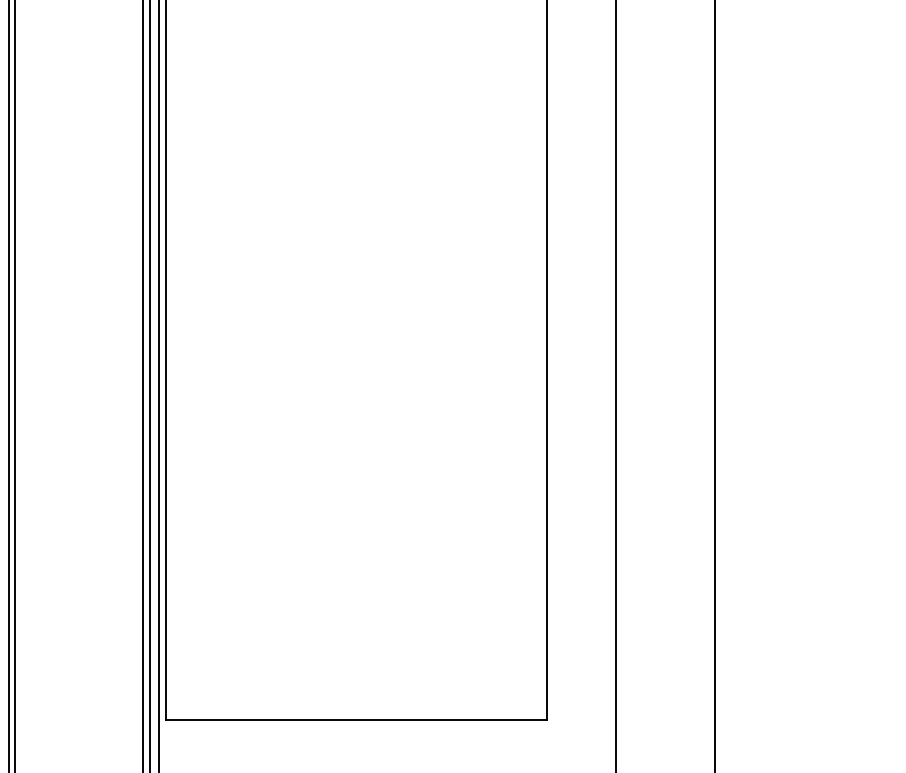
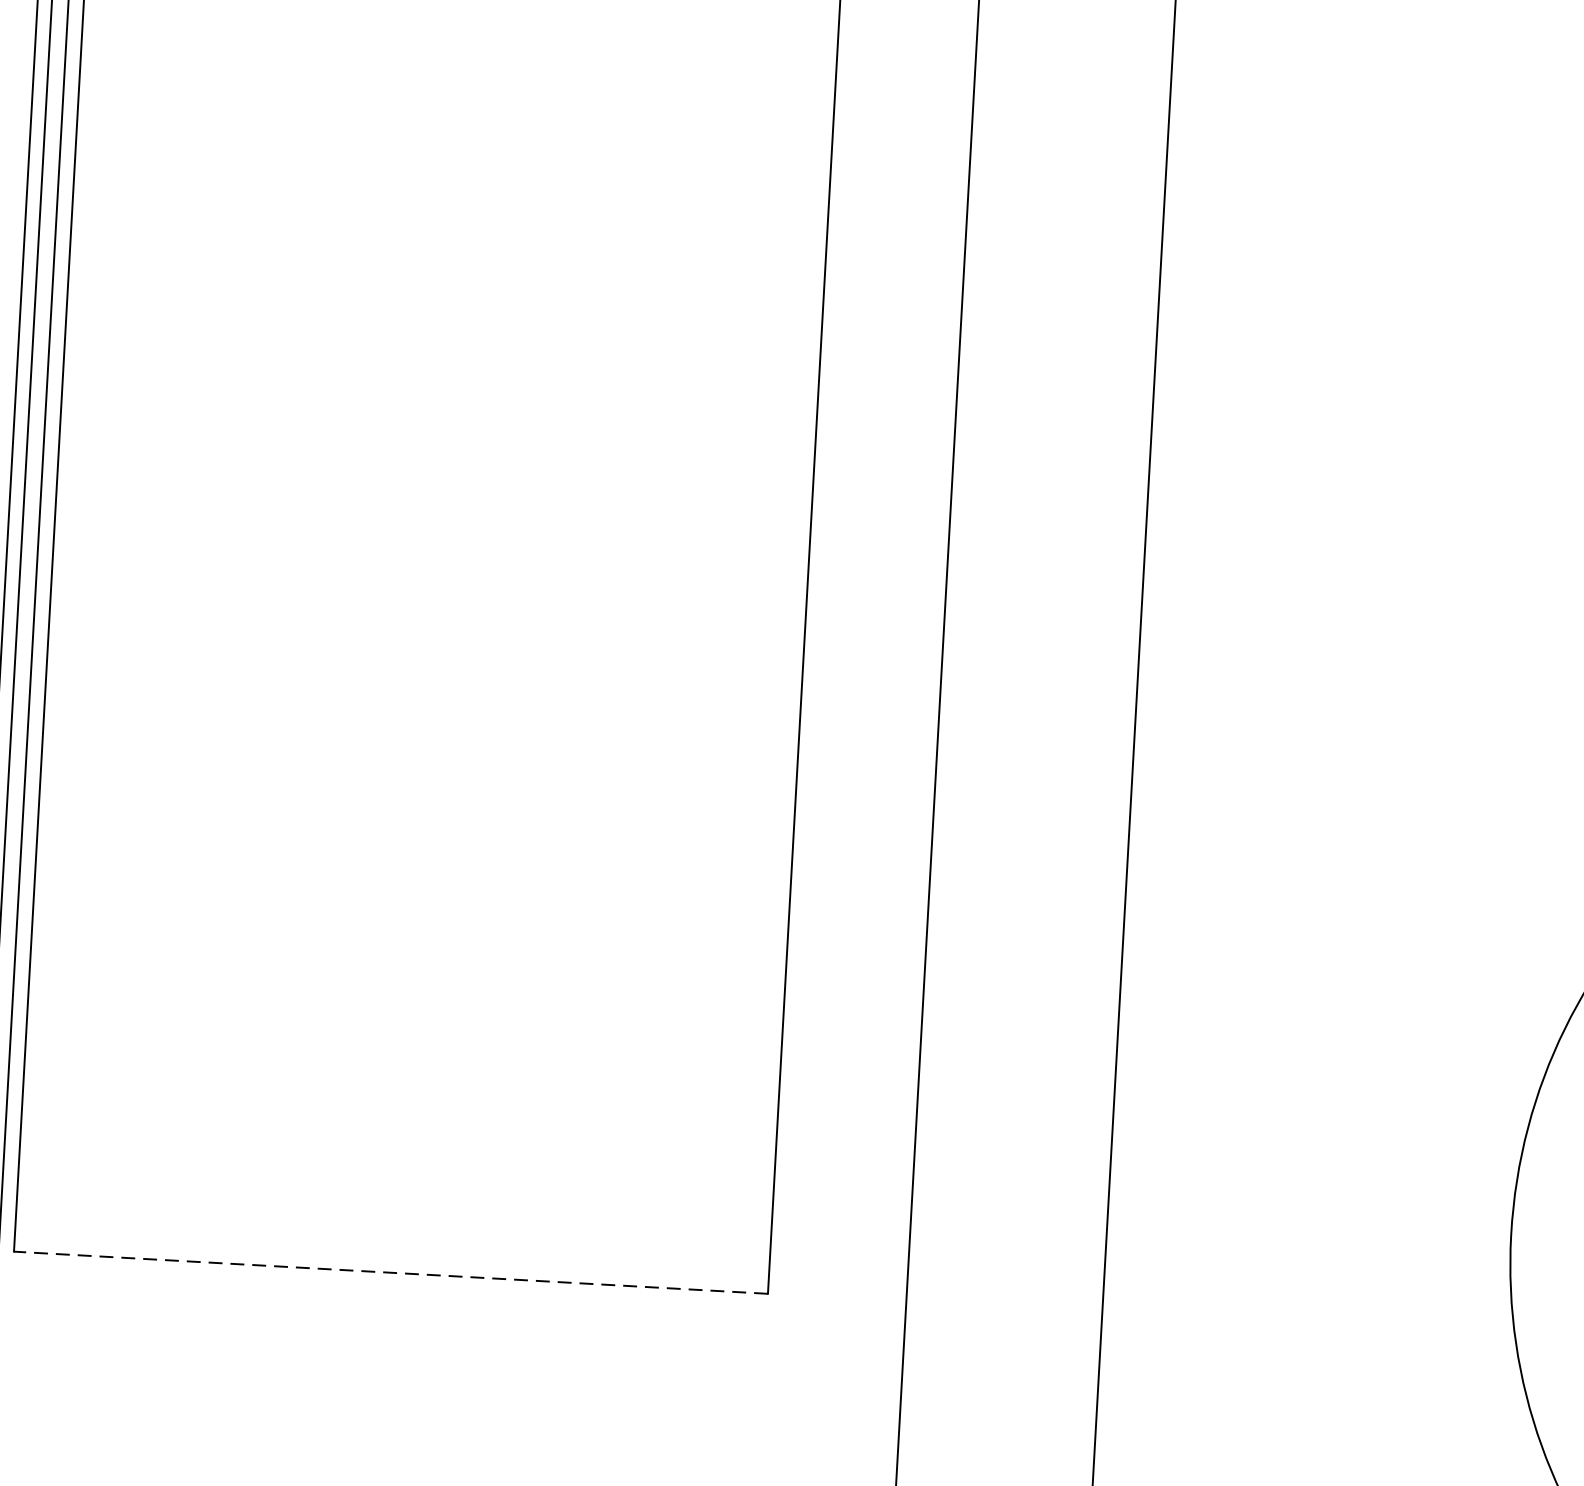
line: (355, 719) -> (389, 1271), solid -> dashed

